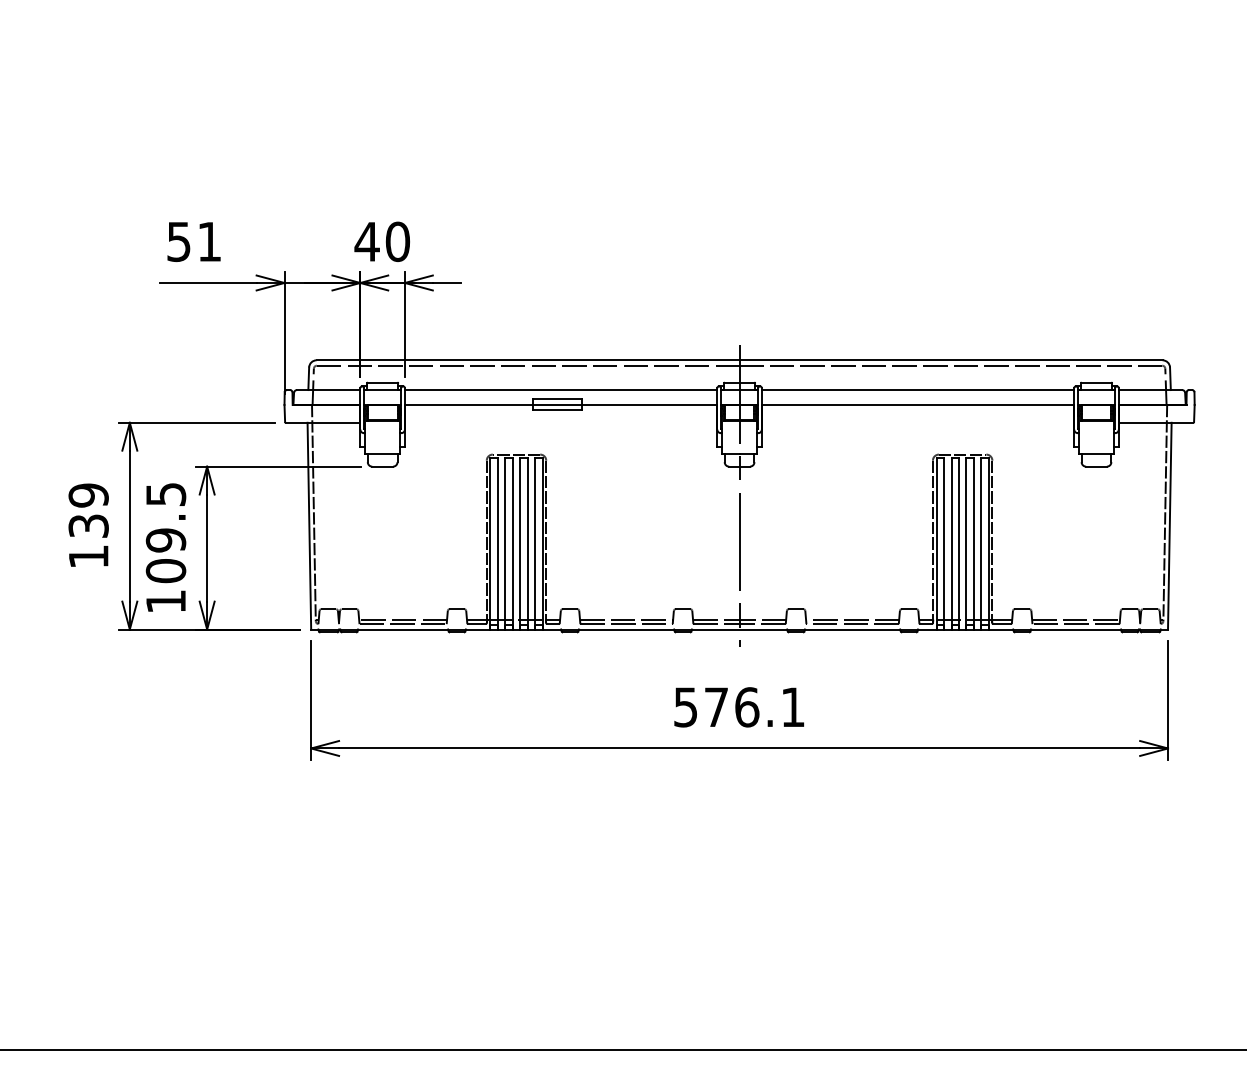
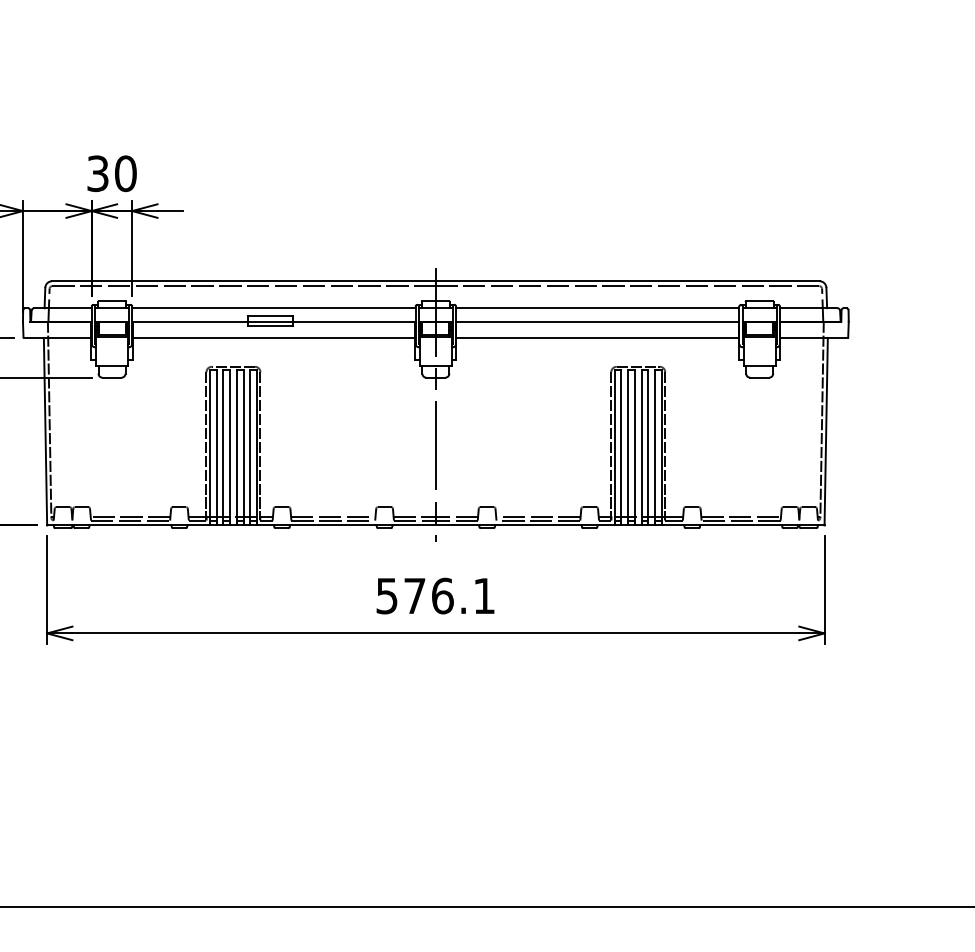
text: (366, 241) -> (97, 173), 40 -> 30
line: (560, 422) -> (273, 337), added
line: (917, 422) -> (597, 337), added

